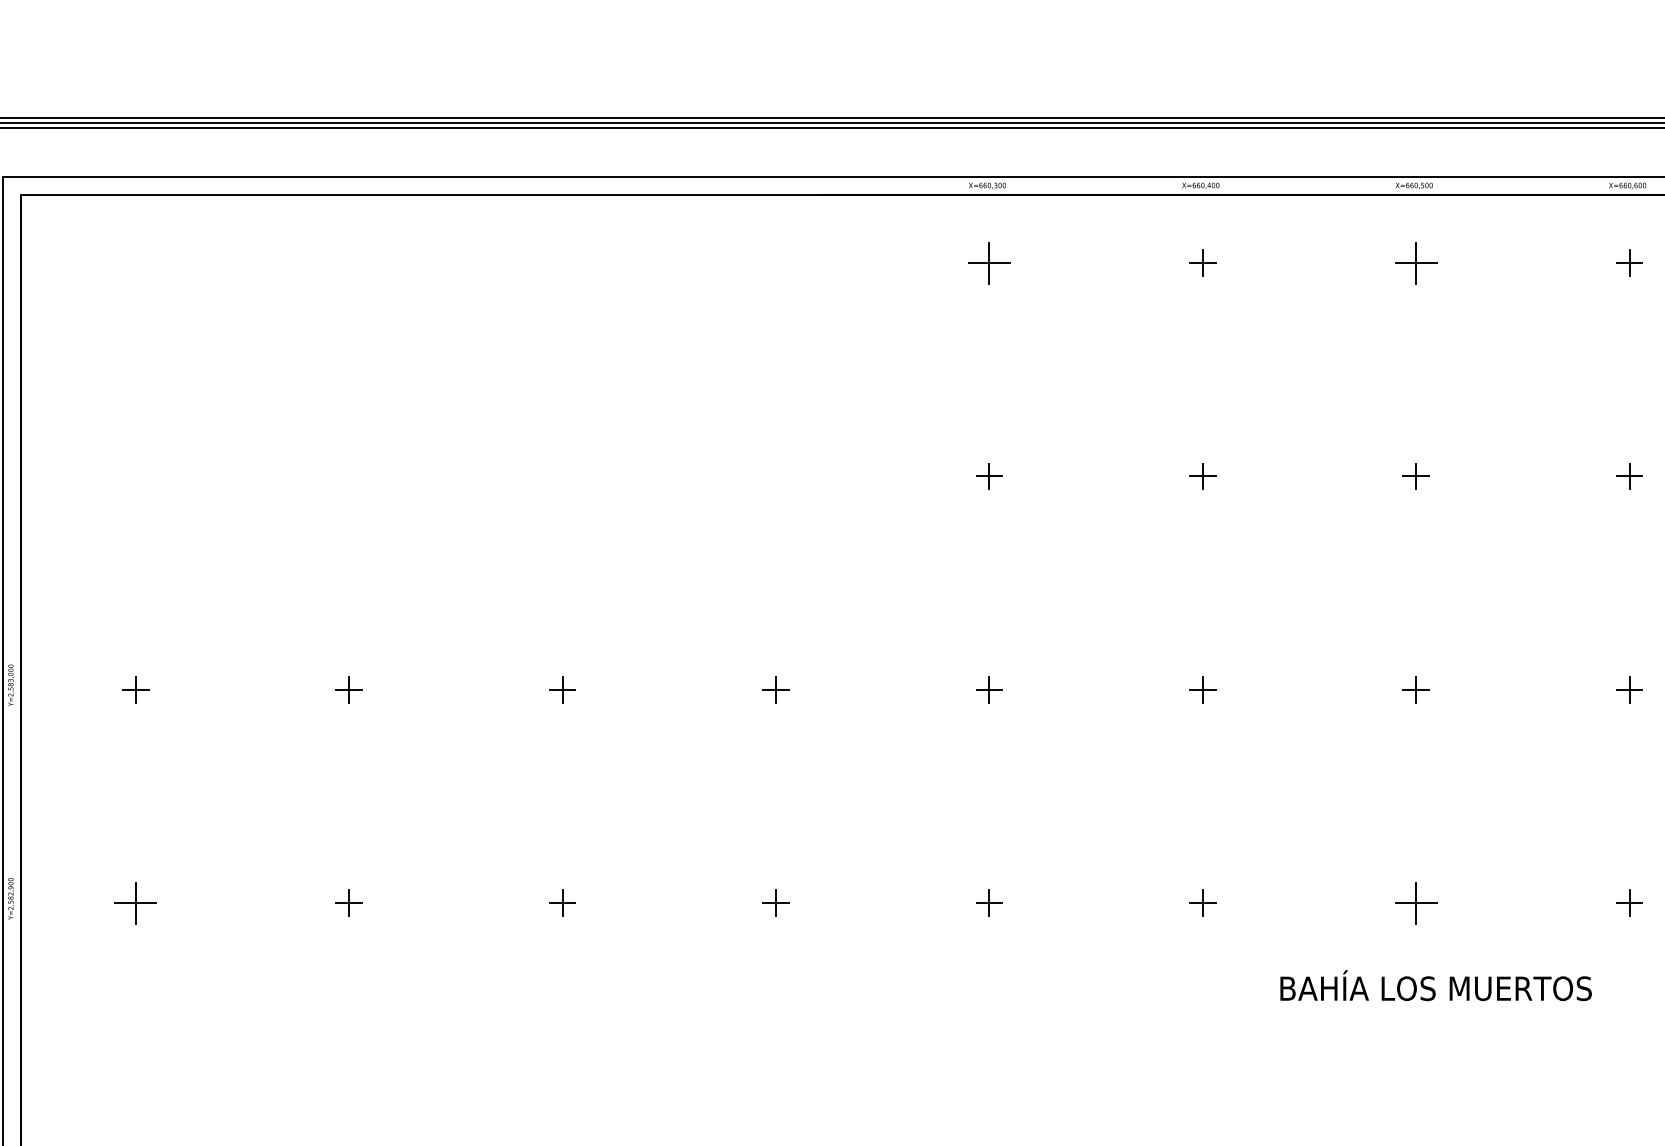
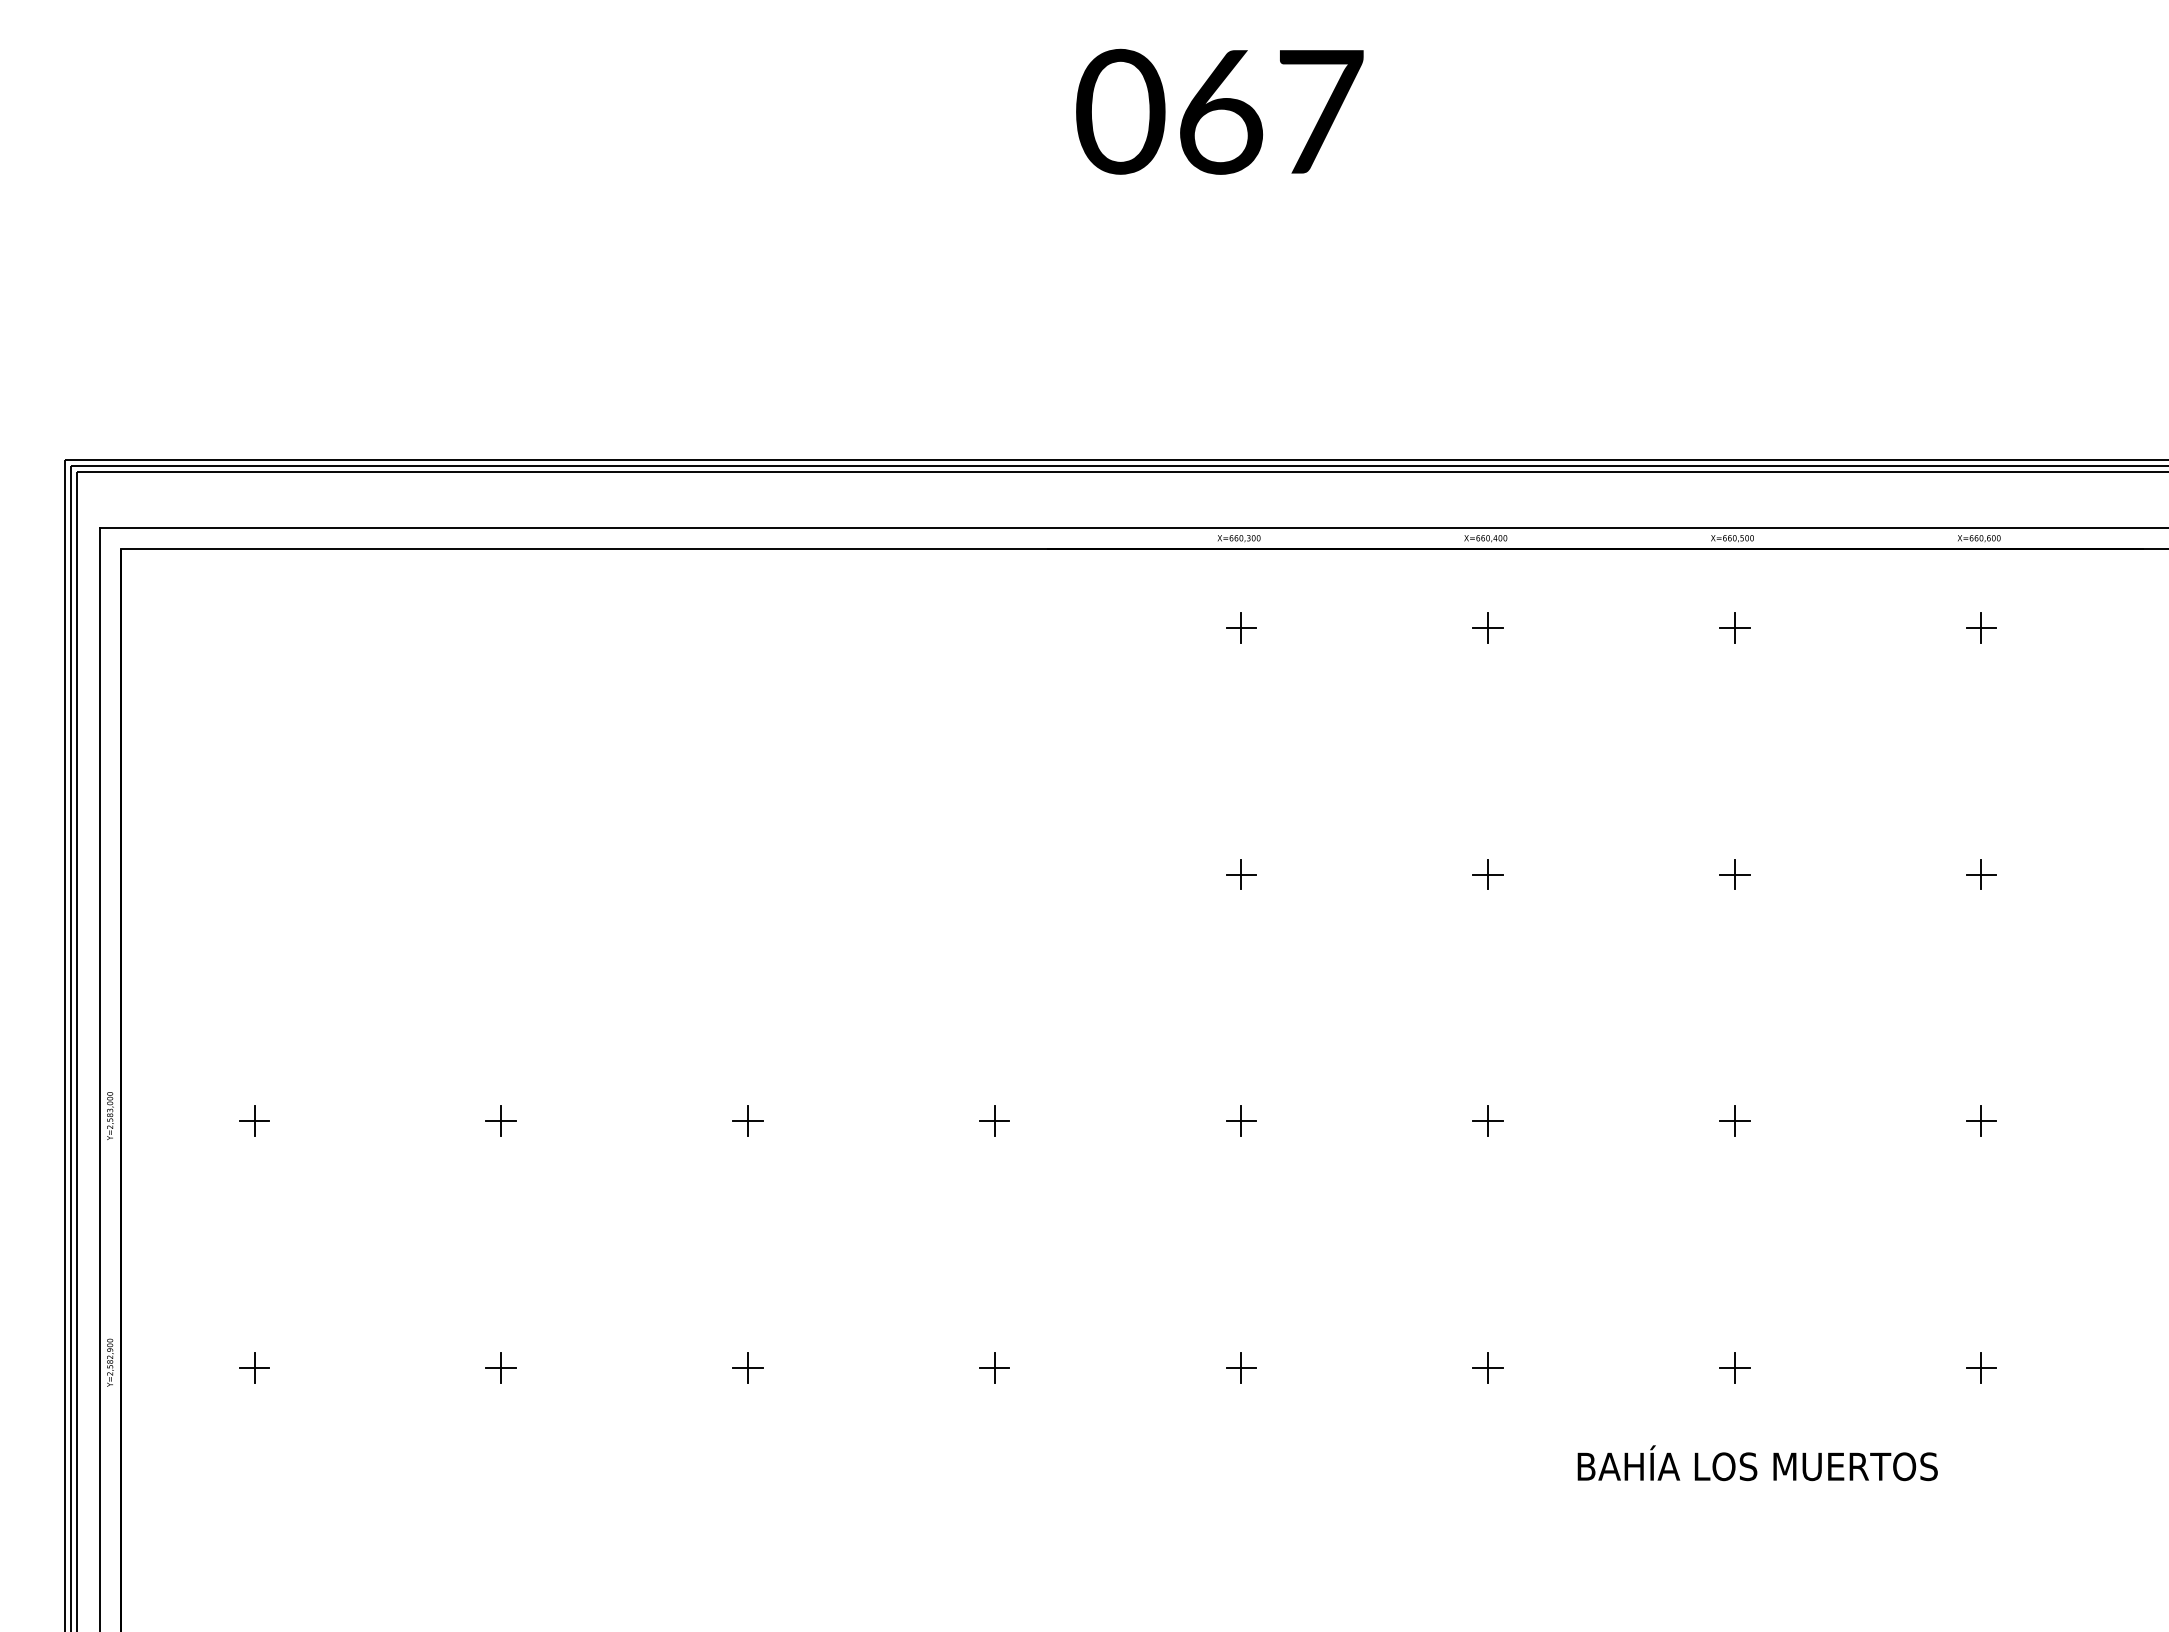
part: (989, 262) -> (1241, 627), size x0.62
part: (1415, 262) -> (1734, 627), size x0.62
part: (135, 902) -> (254, 1367), size x0.62
part: (1415, 902) -> (1734, 1367), size x0.62

